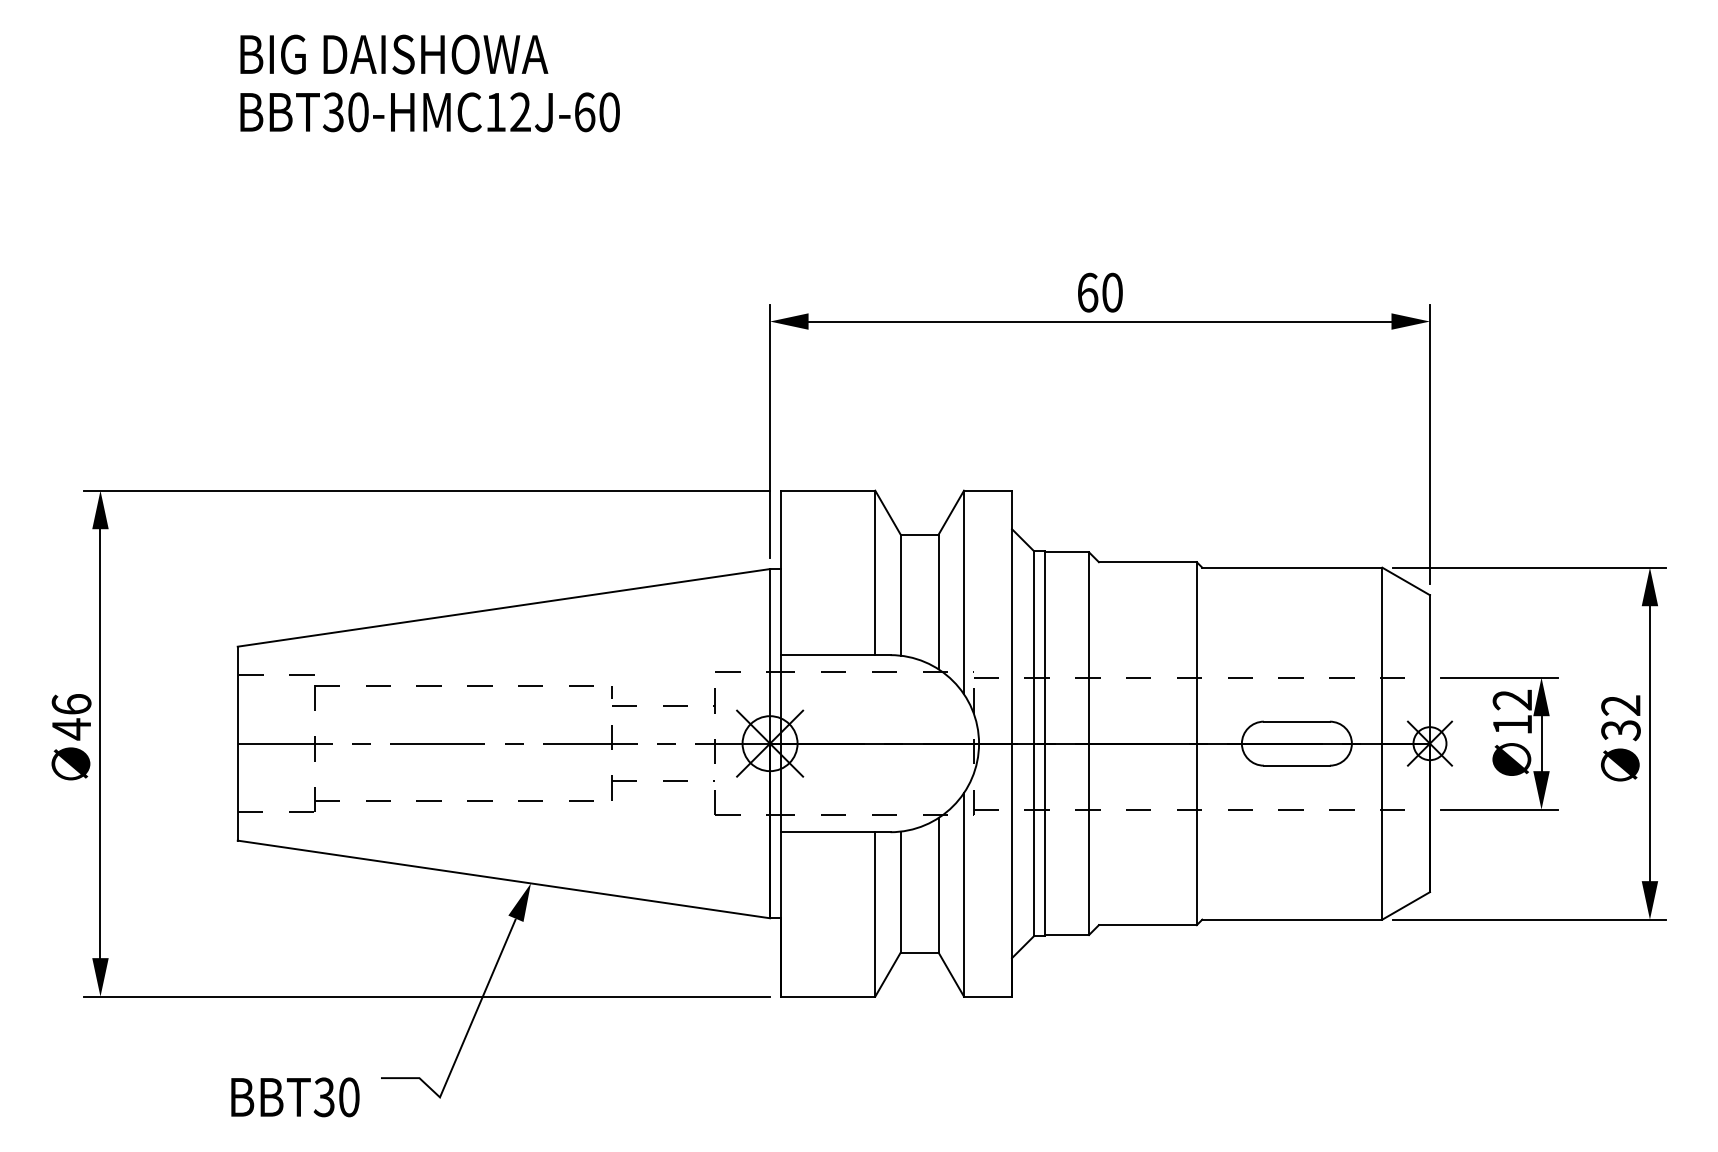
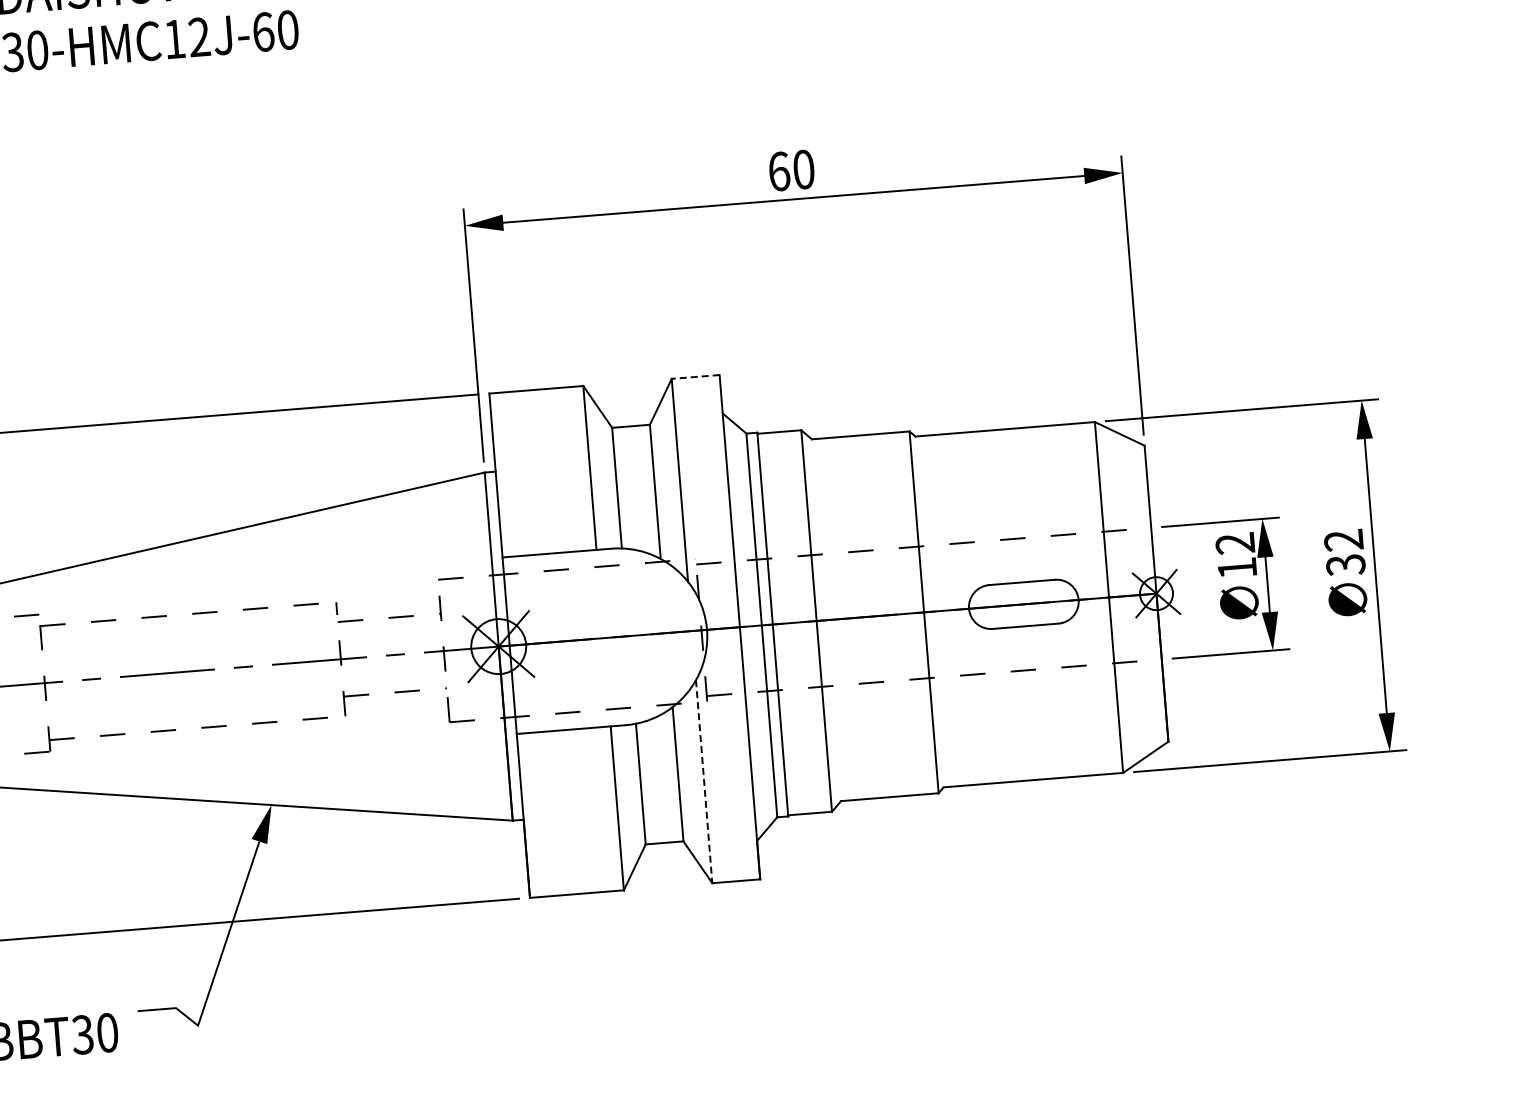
line: (987, 490) -> (695, 376), solid -> dashed
line: (964, 894) -> (704, 781), solid -> dashed

